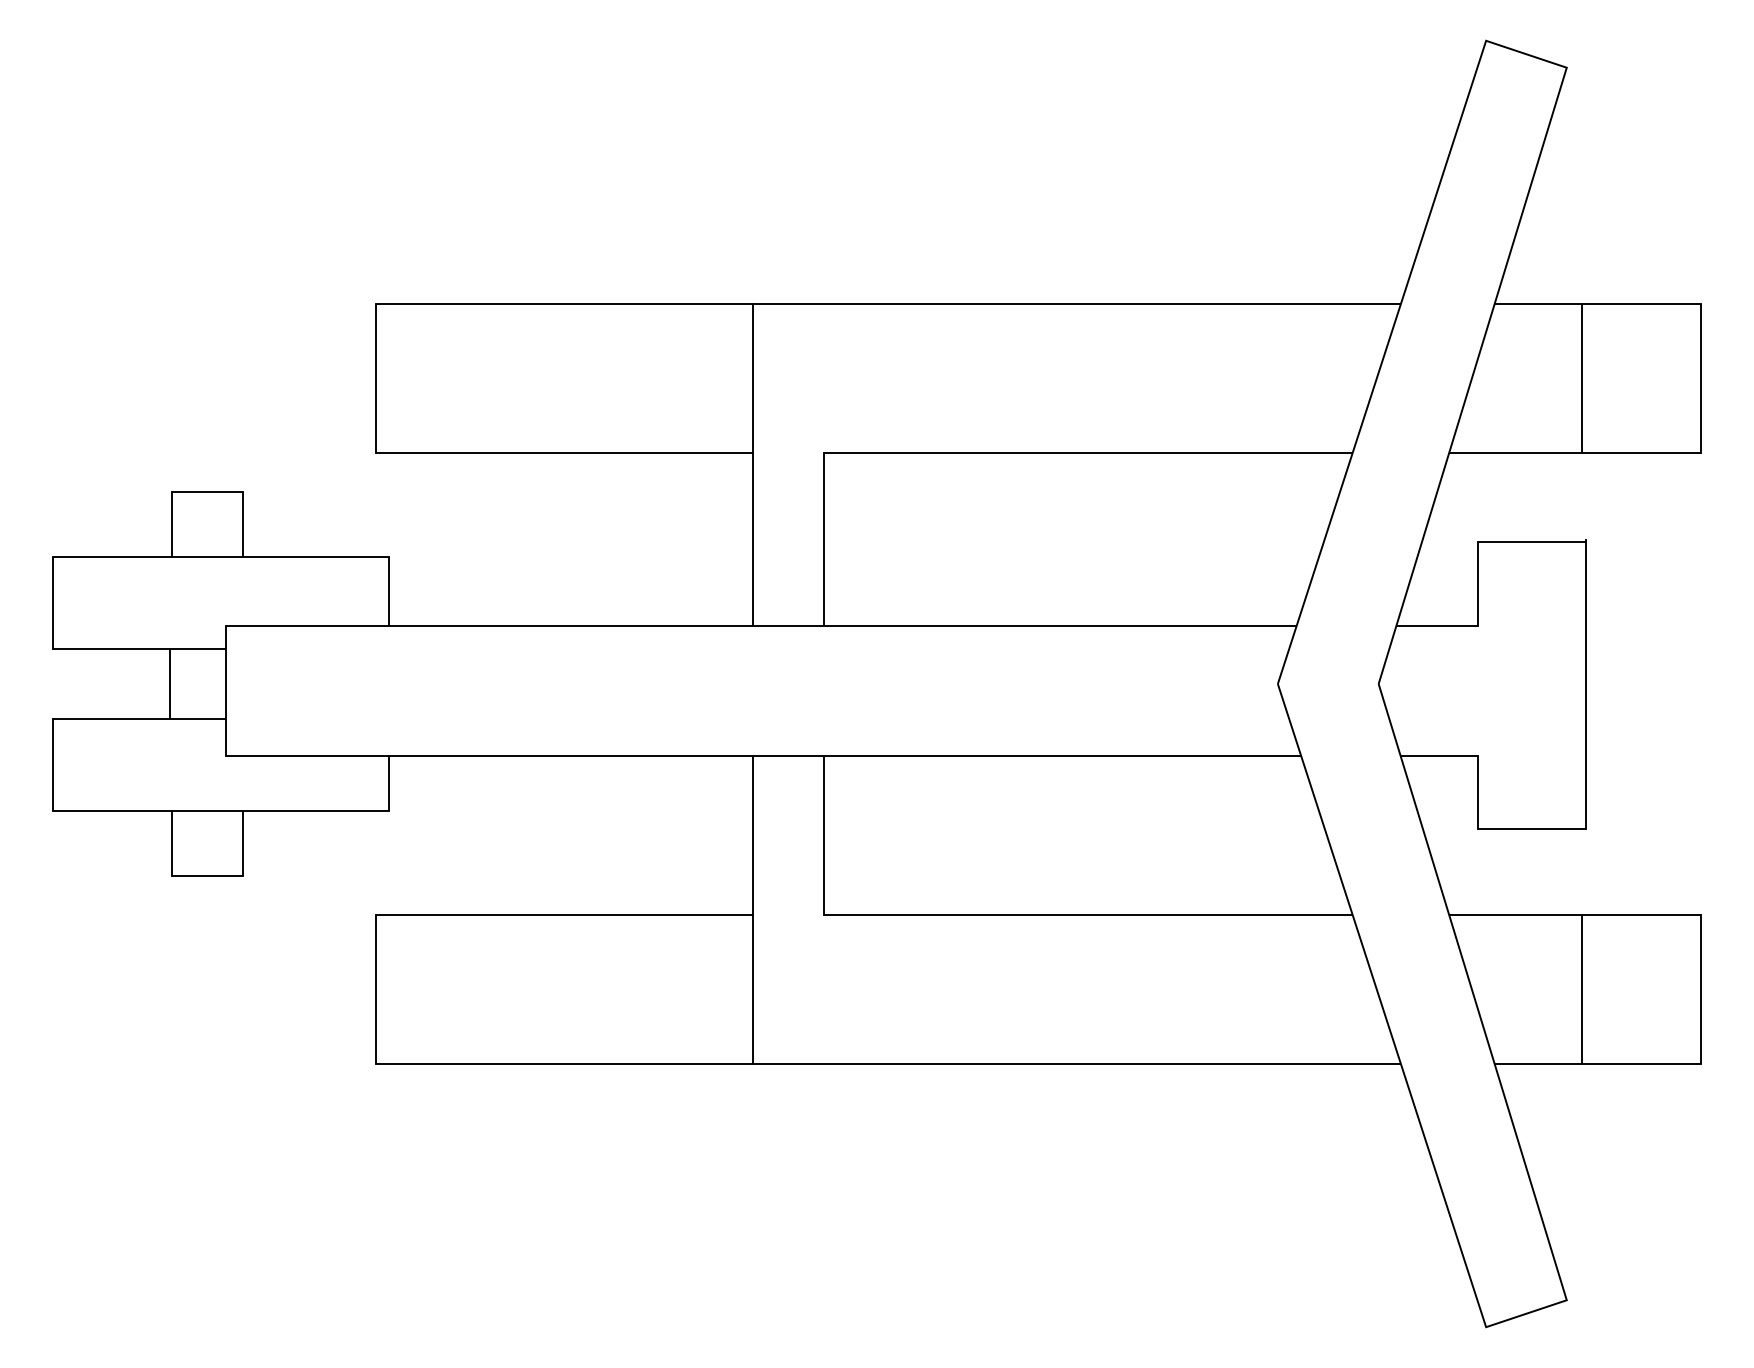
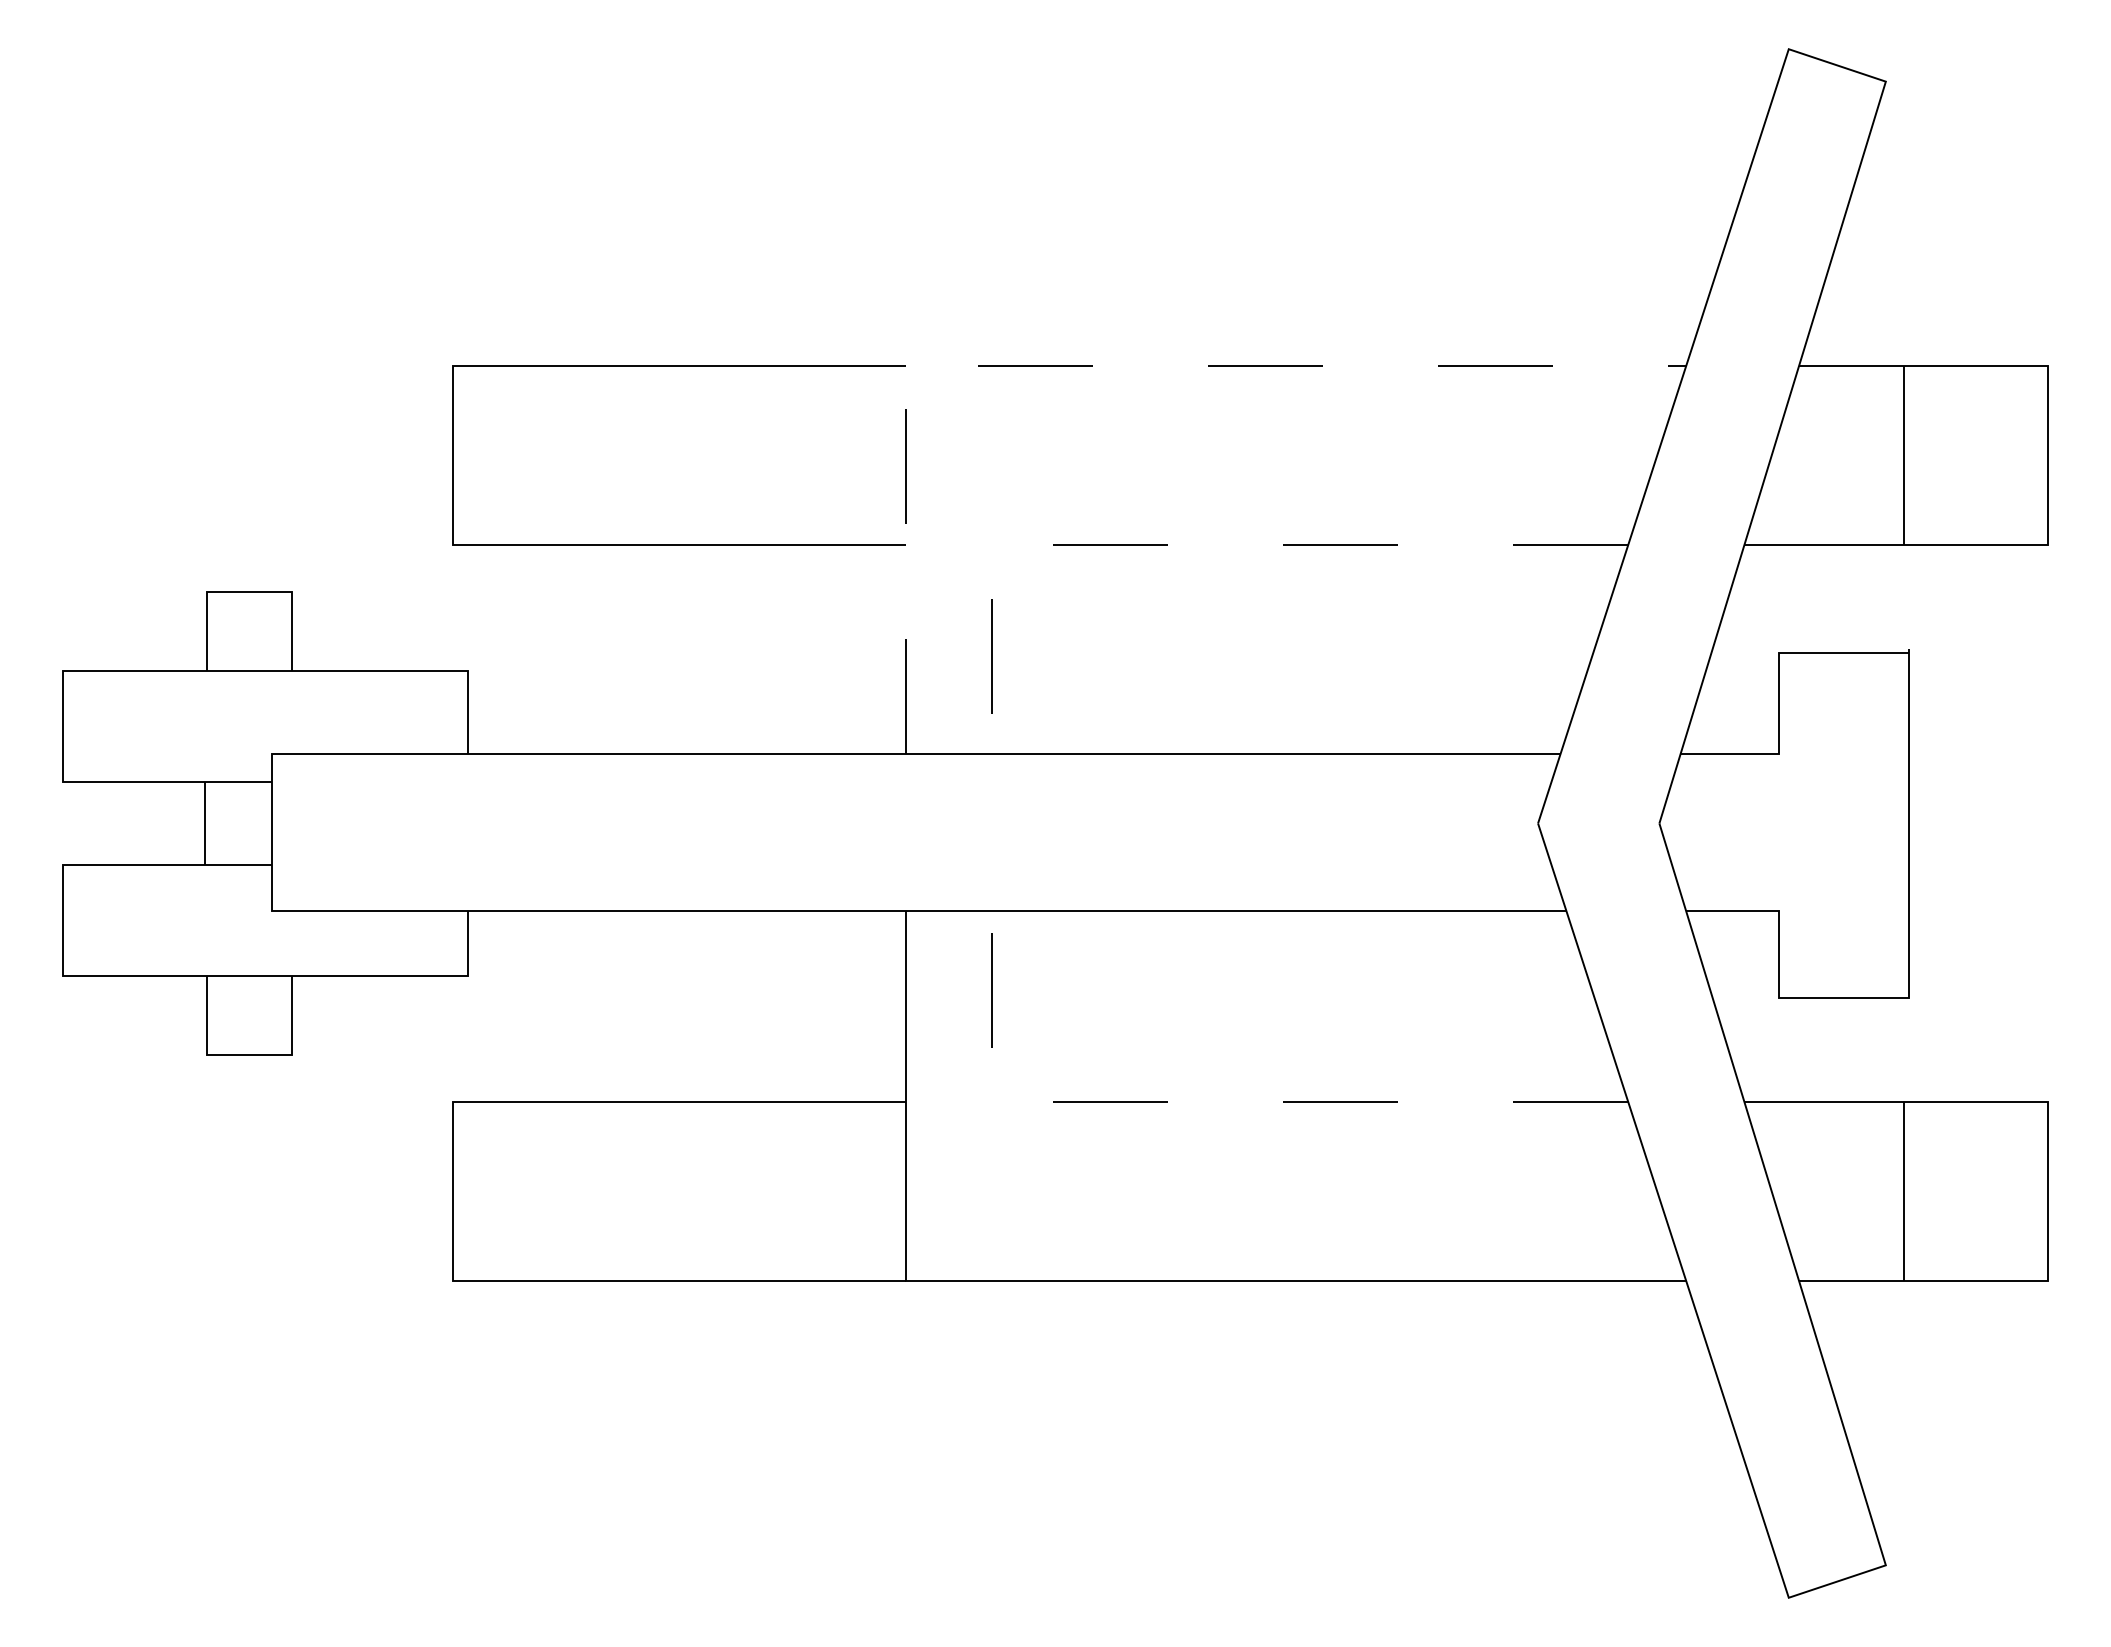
line: (915, 303) -> (1101, 365), solid -> dashed
line: (1001, 452) -> (1205, 544), solid -> dashed
line: (1008, 915) -> (1213, 1102), solid -> dashed

